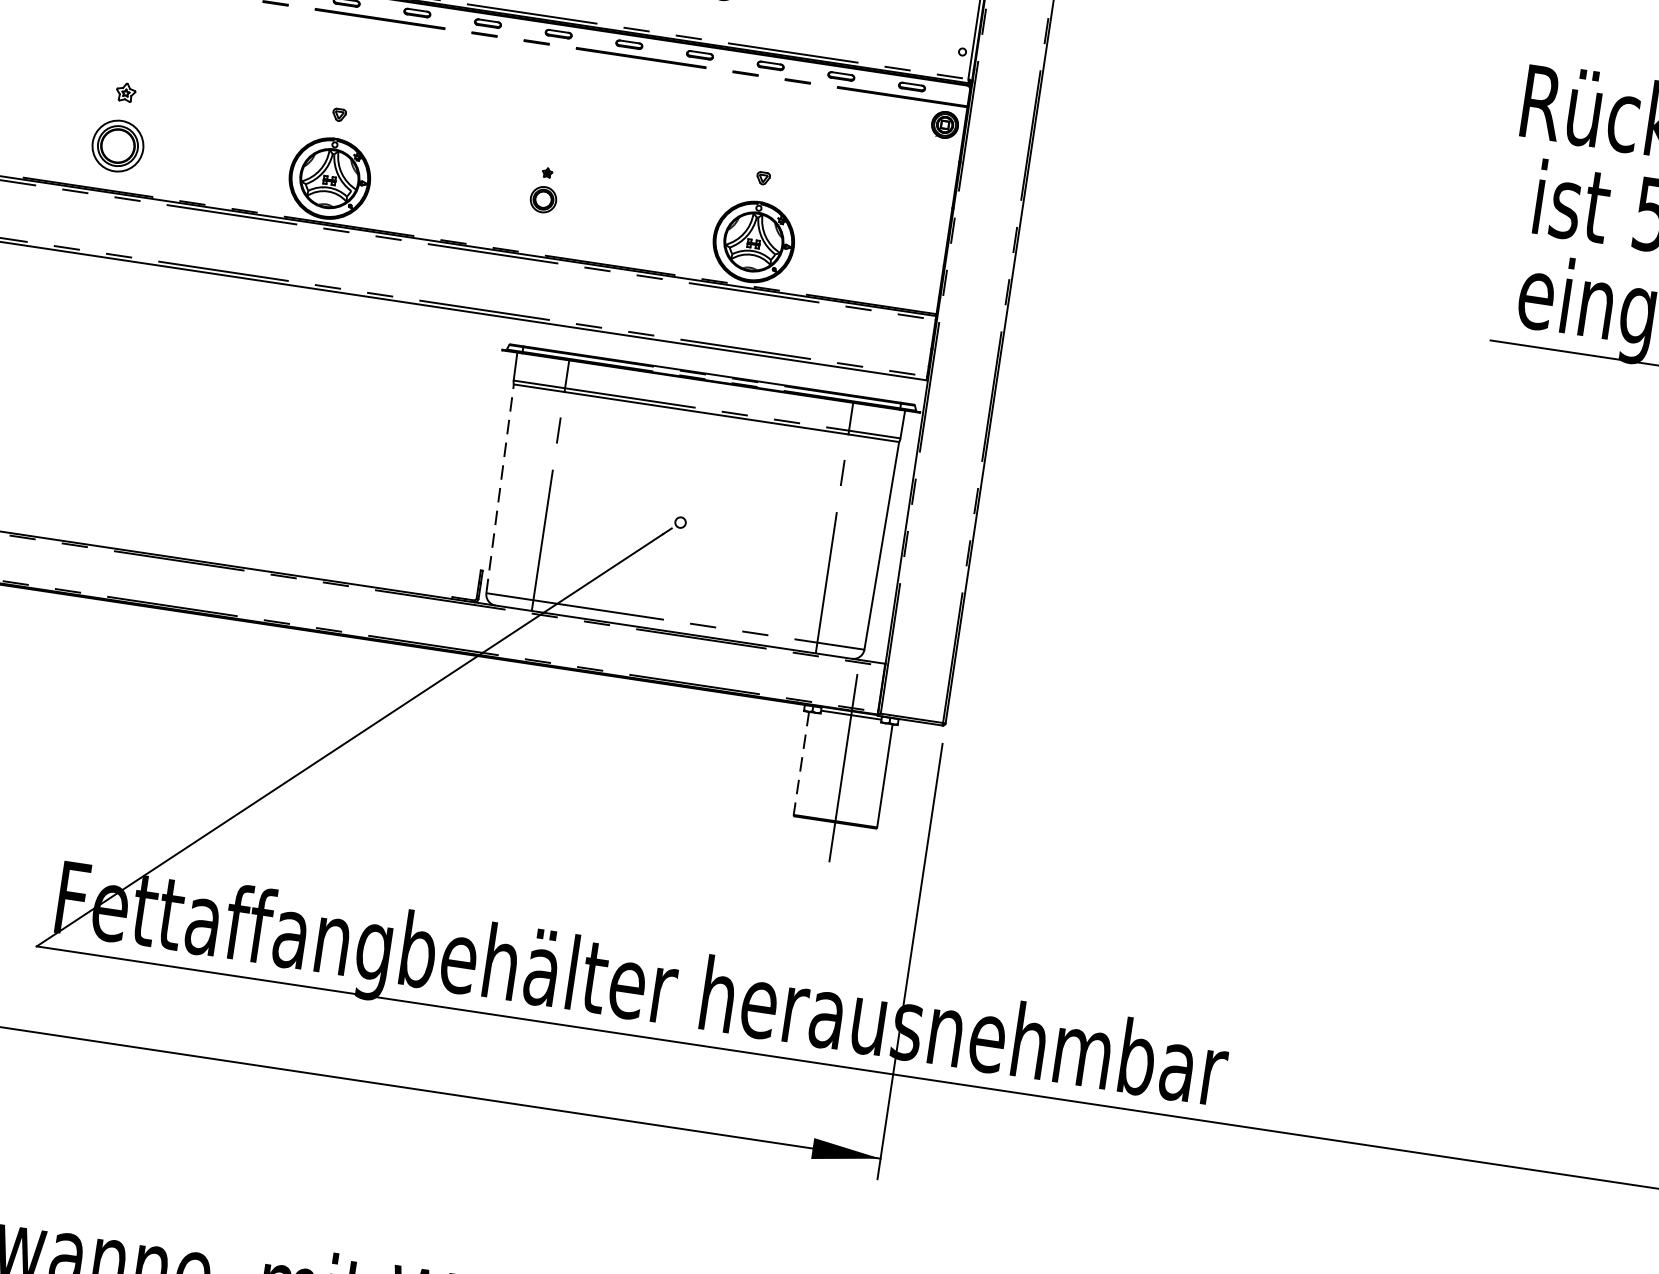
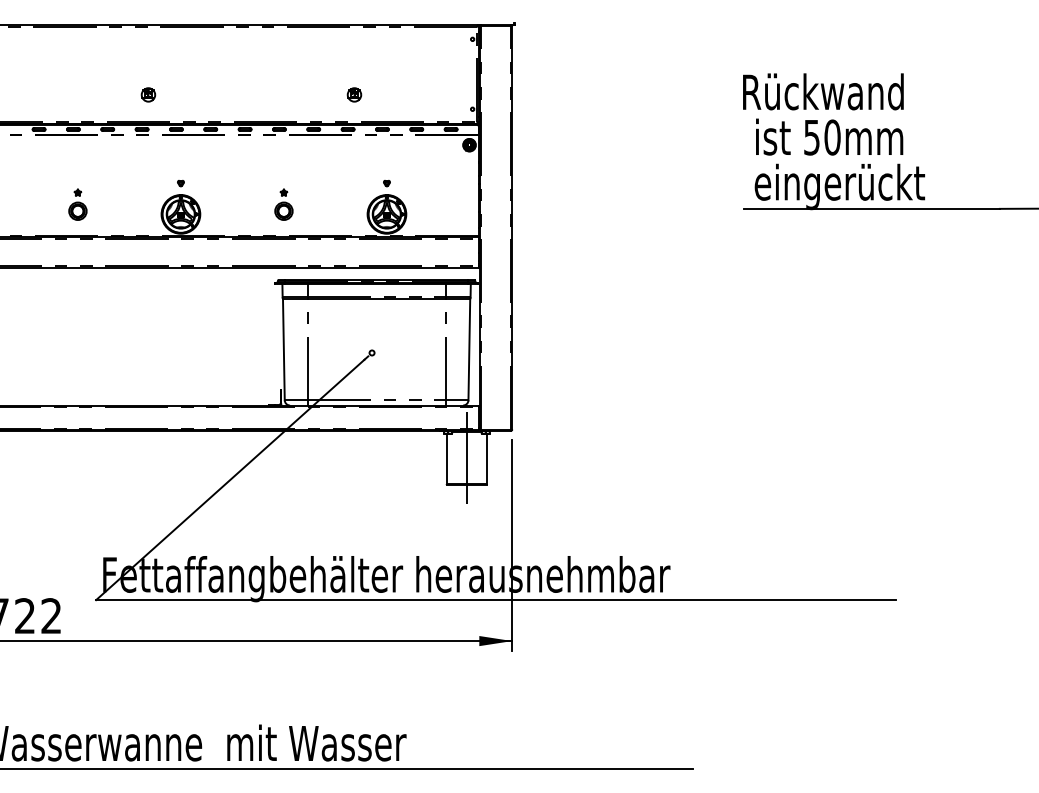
part: (120, 126) -> (77, 204), size x0.71
part: (543, 189) -> (283, 204), size x1.43
line: (499, 488) -> (283, 349), dashed -> solid
line: (801, 764) -> (446, 459), dashed -> solid

